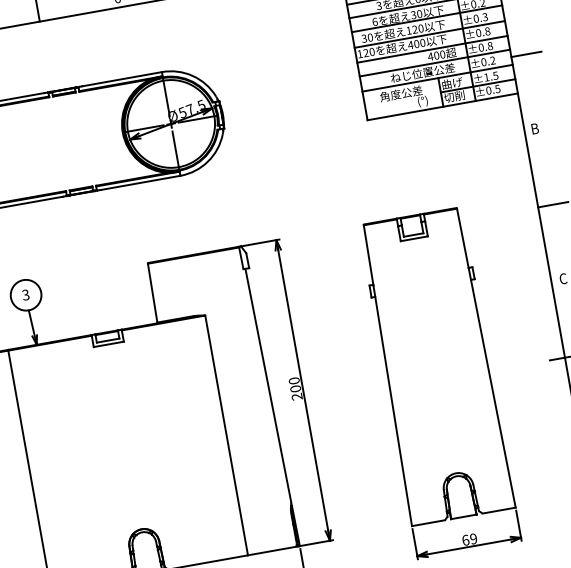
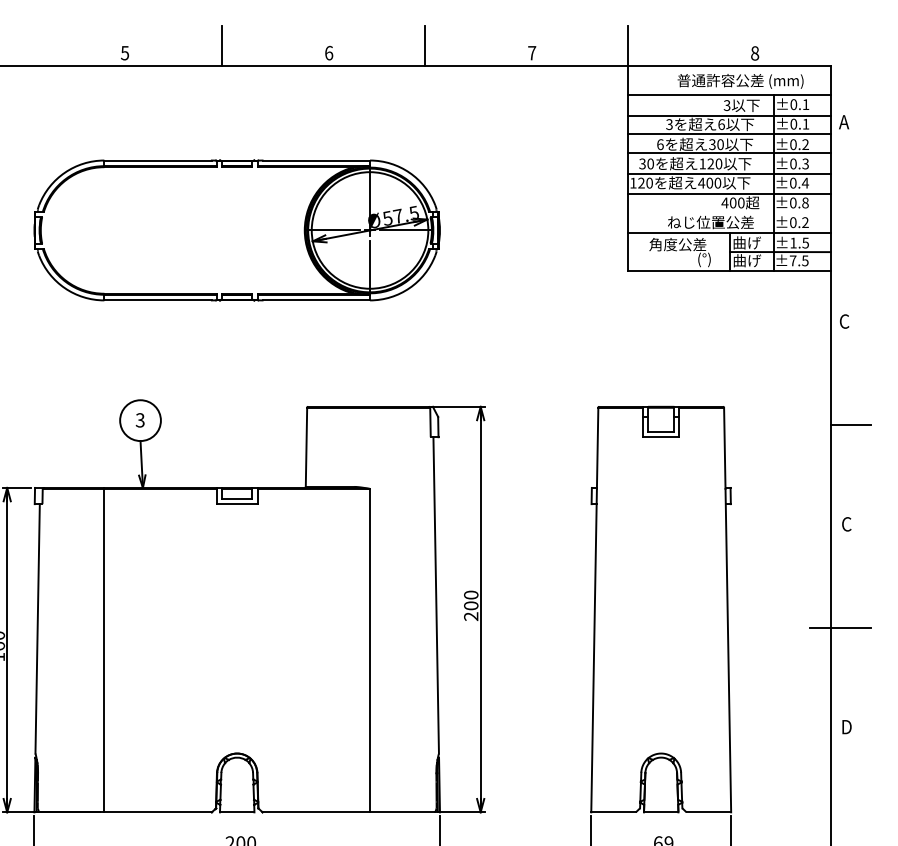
text: (486, 31) -> (804, 182), ±0.8 -> ±0.4
line: (526, 54) -> (850, 222), removed
line: (434, 63) -> (728, 212), removed
text: (488, 90) -> (792, 260), ±0.5 -> ±7.5
text: (454, 96) -> (747, 260), 切削 -> 曲げ
text: (534, 128) -> (844, 321), B -> C

